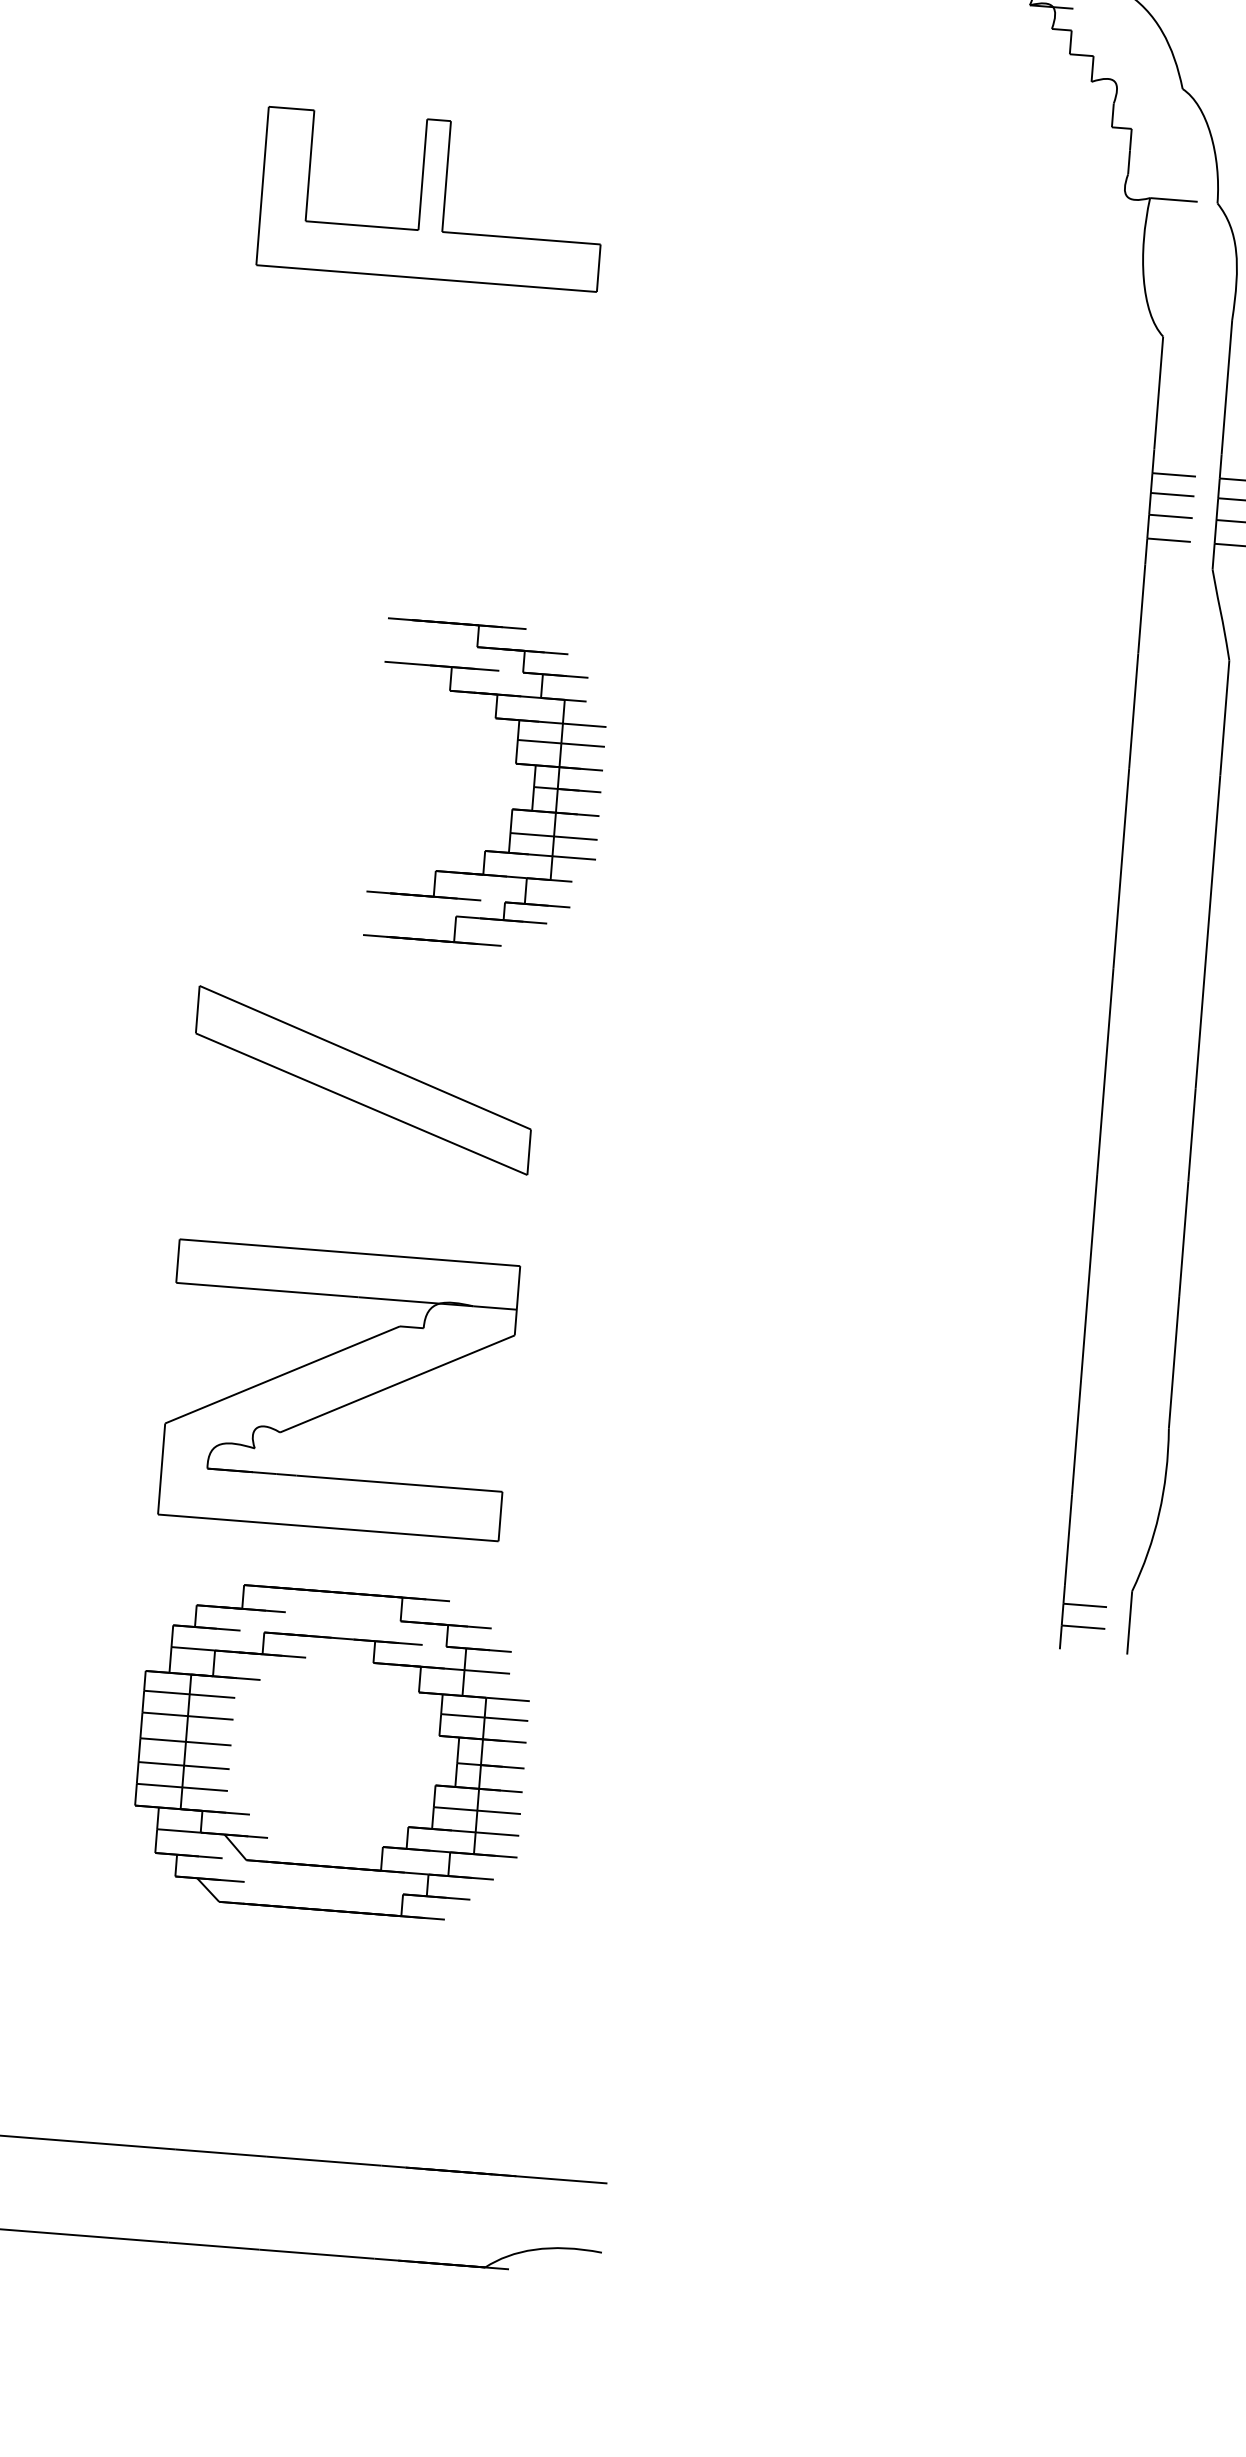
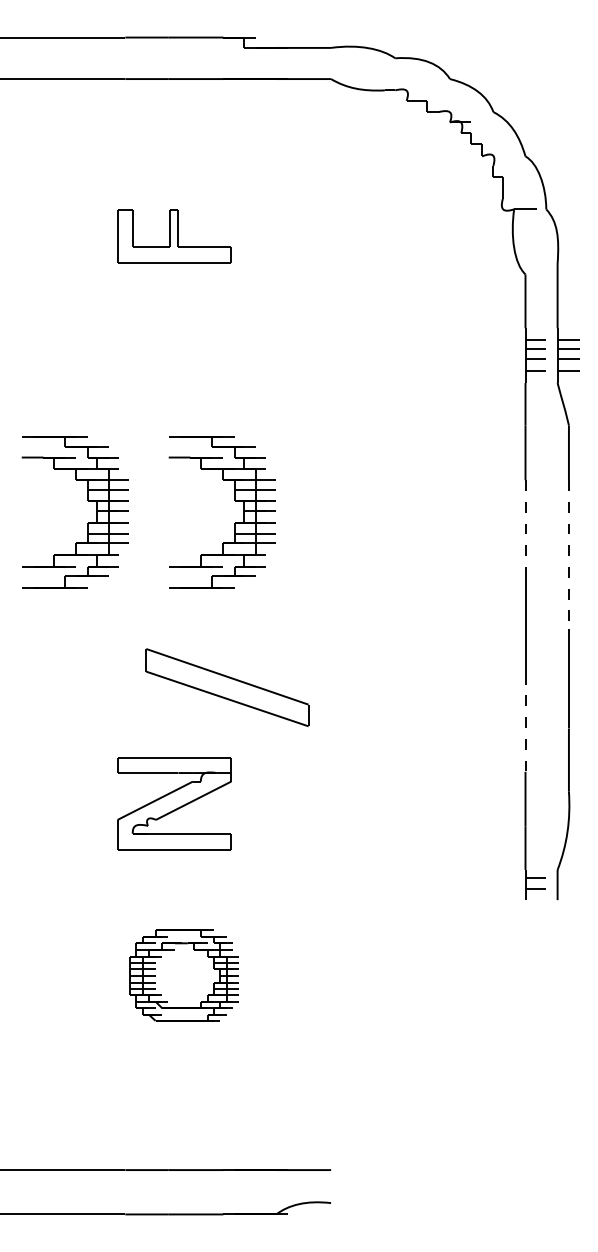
part: (433, 199) -> (174, 236), size x0.7
part: (203, 786) -> (87, 523), added
line: (1121, 867) -> (525, 527), solid -> dashed
line: (1207, 931) -> (568, 554), solid -> dashed
part: (363, 1080) -> (227, 687), moved
line: (1089, 1278) -> (525, 723), solid -> dashed
part: (339, 1390) -> (174, 804), size x0.7
part: (329, 1750) -> (183, 975), size x0.6

